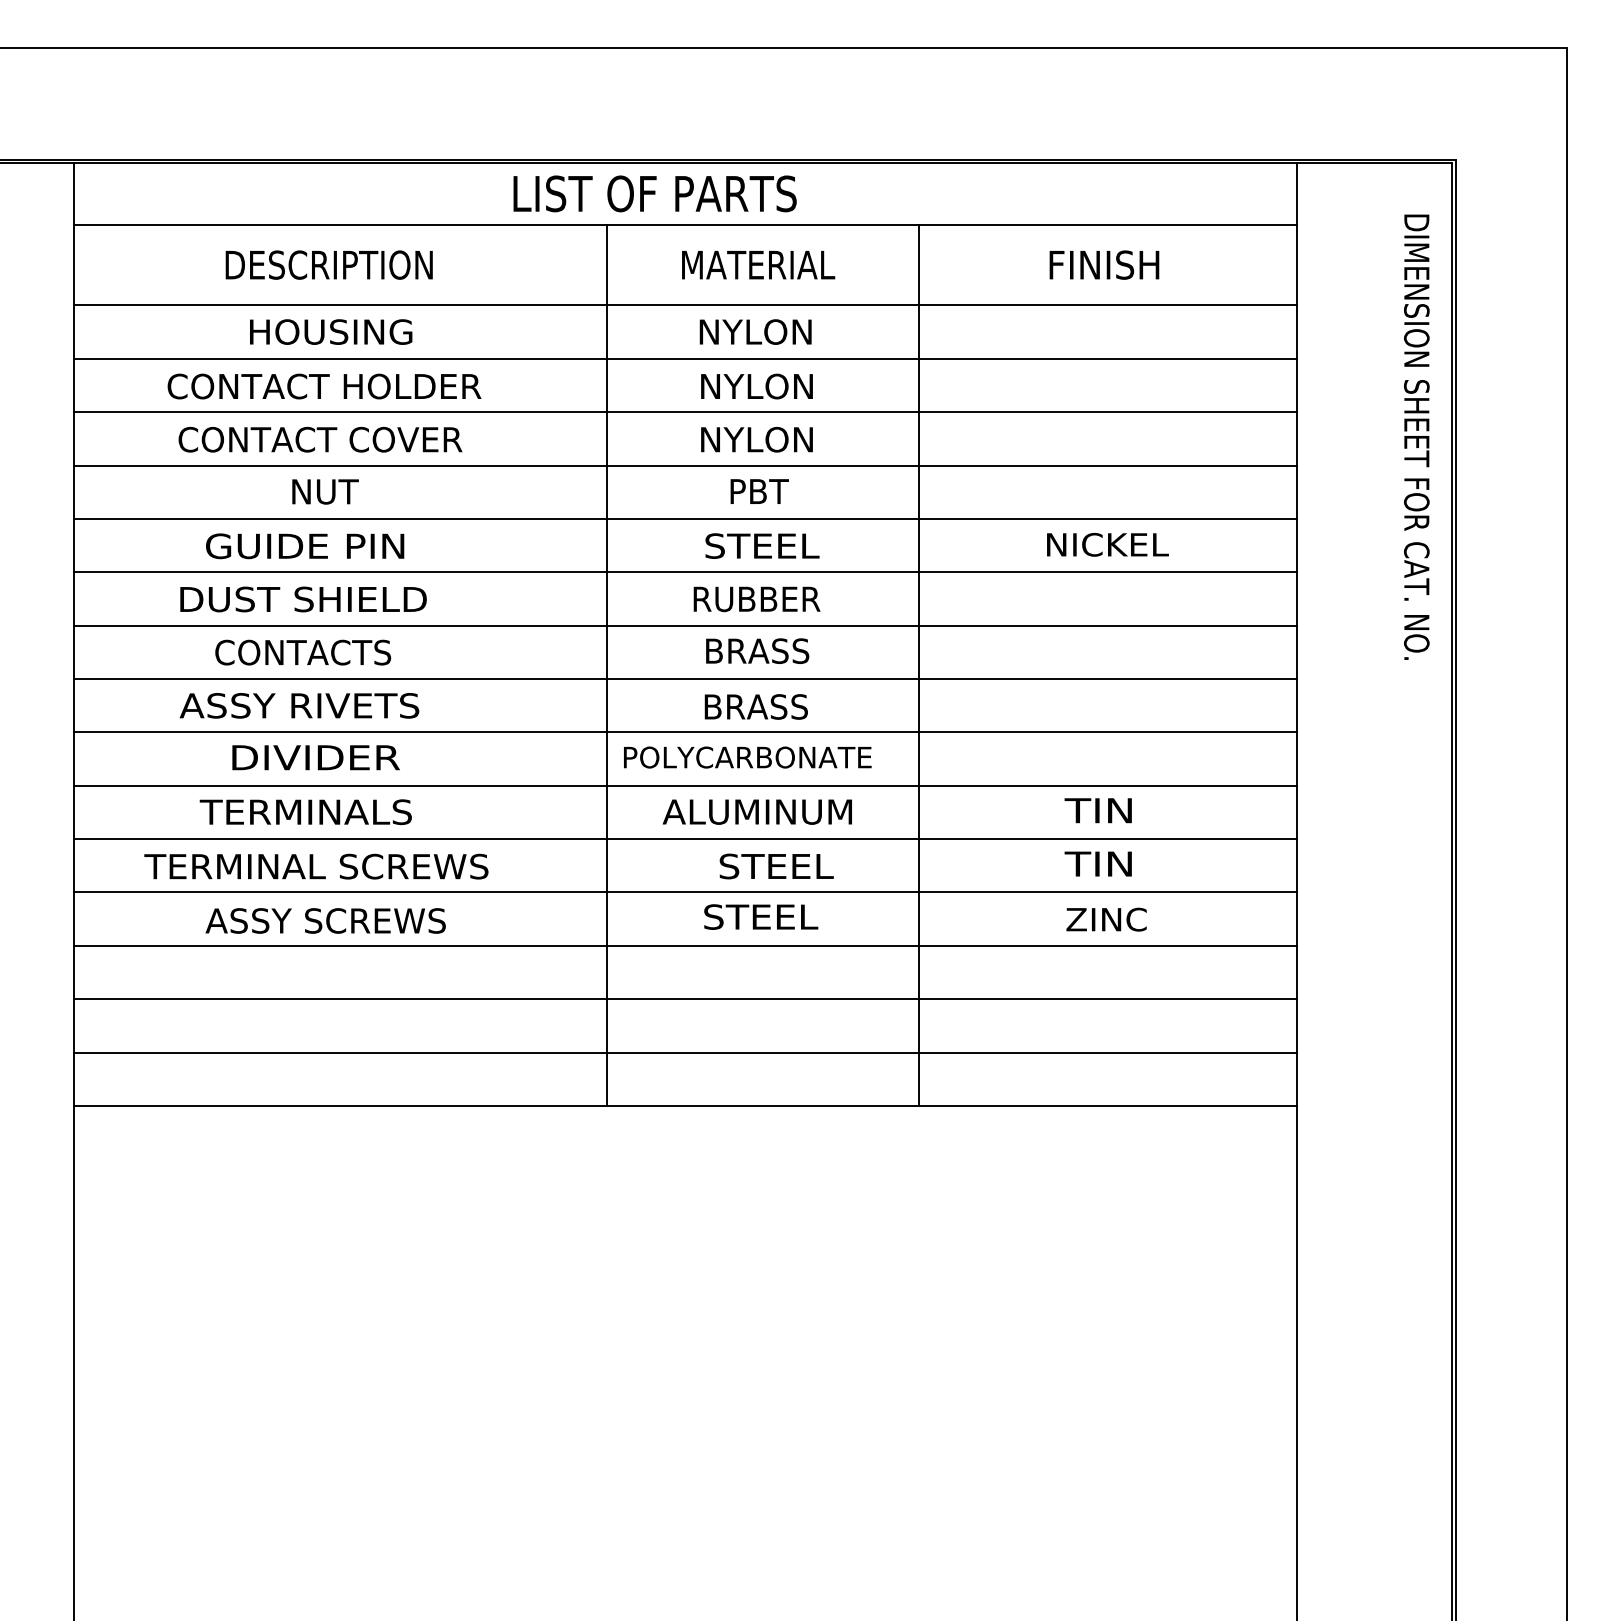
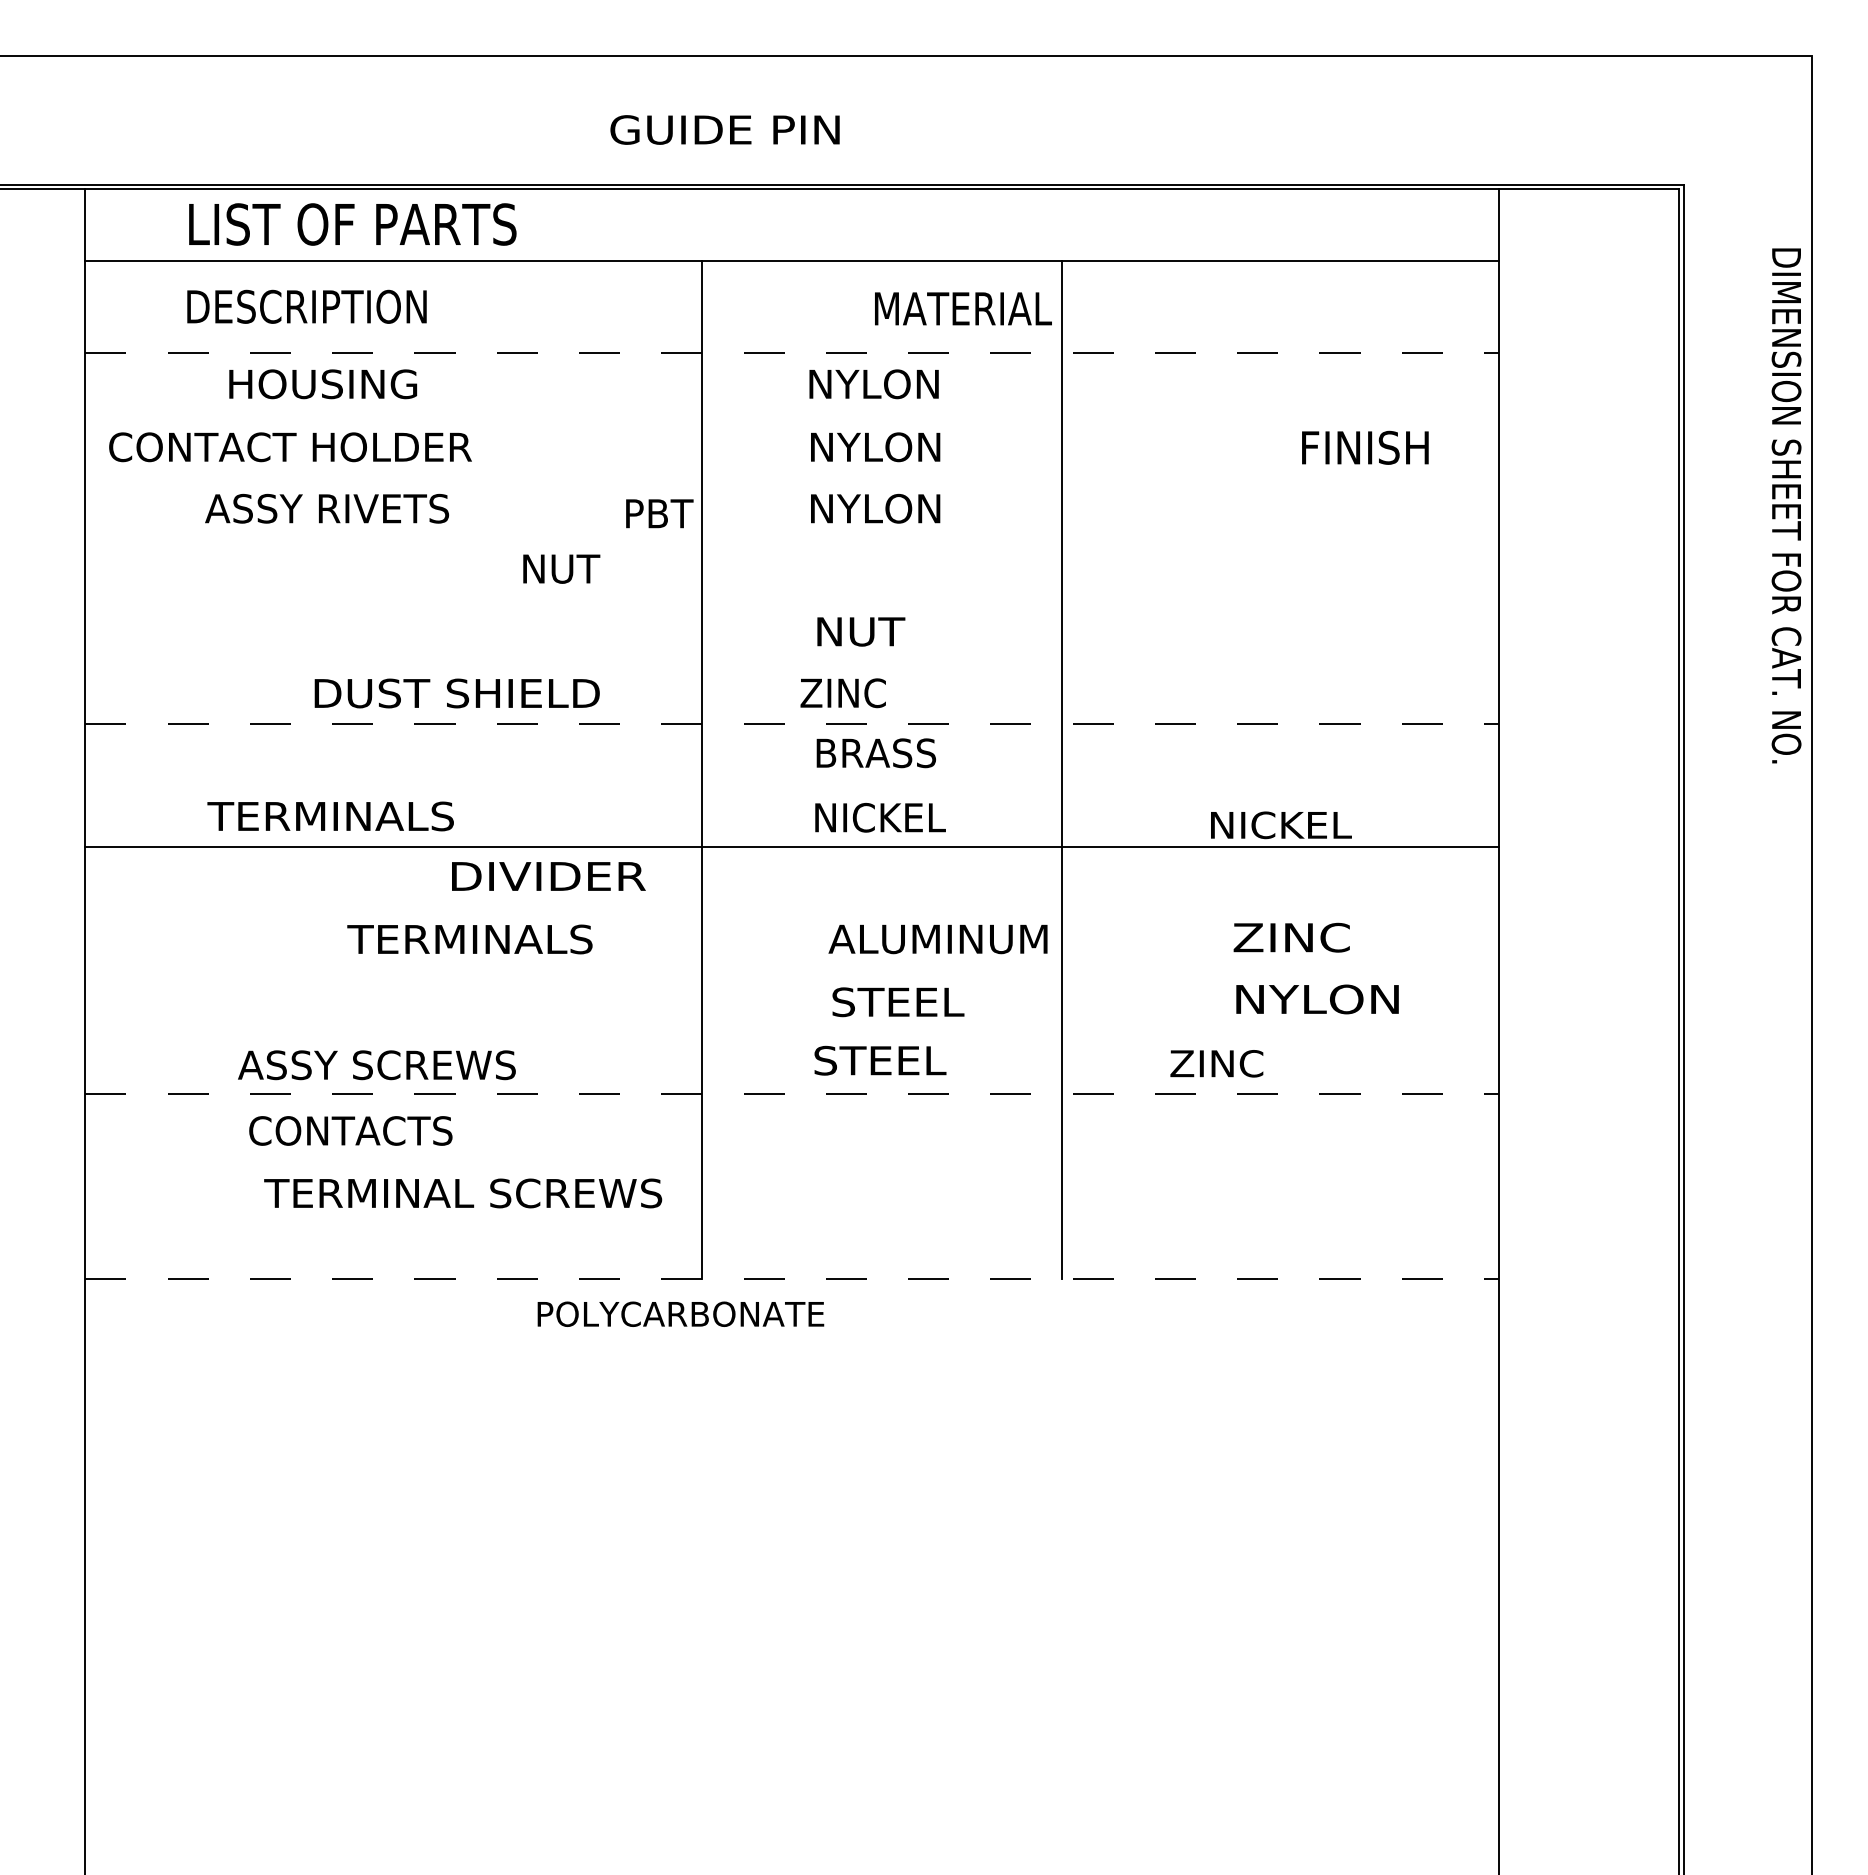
text: (654, 193) -> (352, 224), moved
text: (328, 264) -> (306, 306), moved
text: (758, 264) -> (963, 308), moved
text: (1104, 264) -> (1365, 447), moved
line: (685, 305) -> (792, 353), solid -> dashed
text: (331, 332) -> (323, 384), moved
line: (685, 359) -> (792, 415), removed
text: (324, 386) -> (290, 447), moved
line: (685, 411) -> (792, 476), removed
text: (1416, 436) -> (1786, 505), moved
text: (319, 439) -> (369, 508), CONTACT COVER -> ASSY RIVETS
line: (685, 465) -> (792, 538), removed
text: (325, 491) -> (561, 568), moved
text: (759, 491) -> (659, 513), moved
line: (685, 519) -> (792, 600), removed
text: (304, 545) -> (724, 129), moved
text: (762, 545) -> (881, 631), STEEL -> NUT
text: (1108, 545) -> (1281, 825), moved
line: (685, 572) -> (792, 662), removed
text: (302, 599) -> (456, 693), moved
text: (756, 599) -> (874, 693), RUBBER -> ZINC
line: (685, 625) -> (792, 723), solid -> dashed
text: (302, 652) -> (350, 1130), moved
line: (685, 679) -> (792, 785), removed
text: (298, 705) -> (345, 816), ASSY RIVETS -> TERMINALS
text: (762, 706) -> (881, 817), BRASS -> NICKEL
text: (747, 756) -> (680, 1313), moved
text: (315, 757) -> (548, 876), moved
line: (685, 785) -> (792, 908), removed
text: (1115, 810) -> (1290, 937), TIN -> ZINC
text: (305, 812) -> (469, 939), moved
text: (756, 812) -> (937, 939), moved
line: (685, 839) -> (792, 970), removed
text: (1136, 864) -> (1314, 999), TIN -> NYLON
text: (316, 866) -> (463, 1193), moved
line: (685, 892) -> (792, 1032), removed
text: (1106, 919) -> (1216, 1063), moved
line: (685, 946) -> (792, 1094), solid -> dashed
line: (685, 999) -> (792, 1155), removed
line: (685, 1052) -> (792, 1217), removed
line: (685, 1106) -> (792, 1279), solid -> dashed

